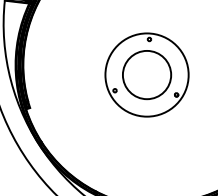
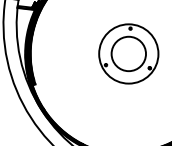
part: (146, 74) -> (128, 53), moved

